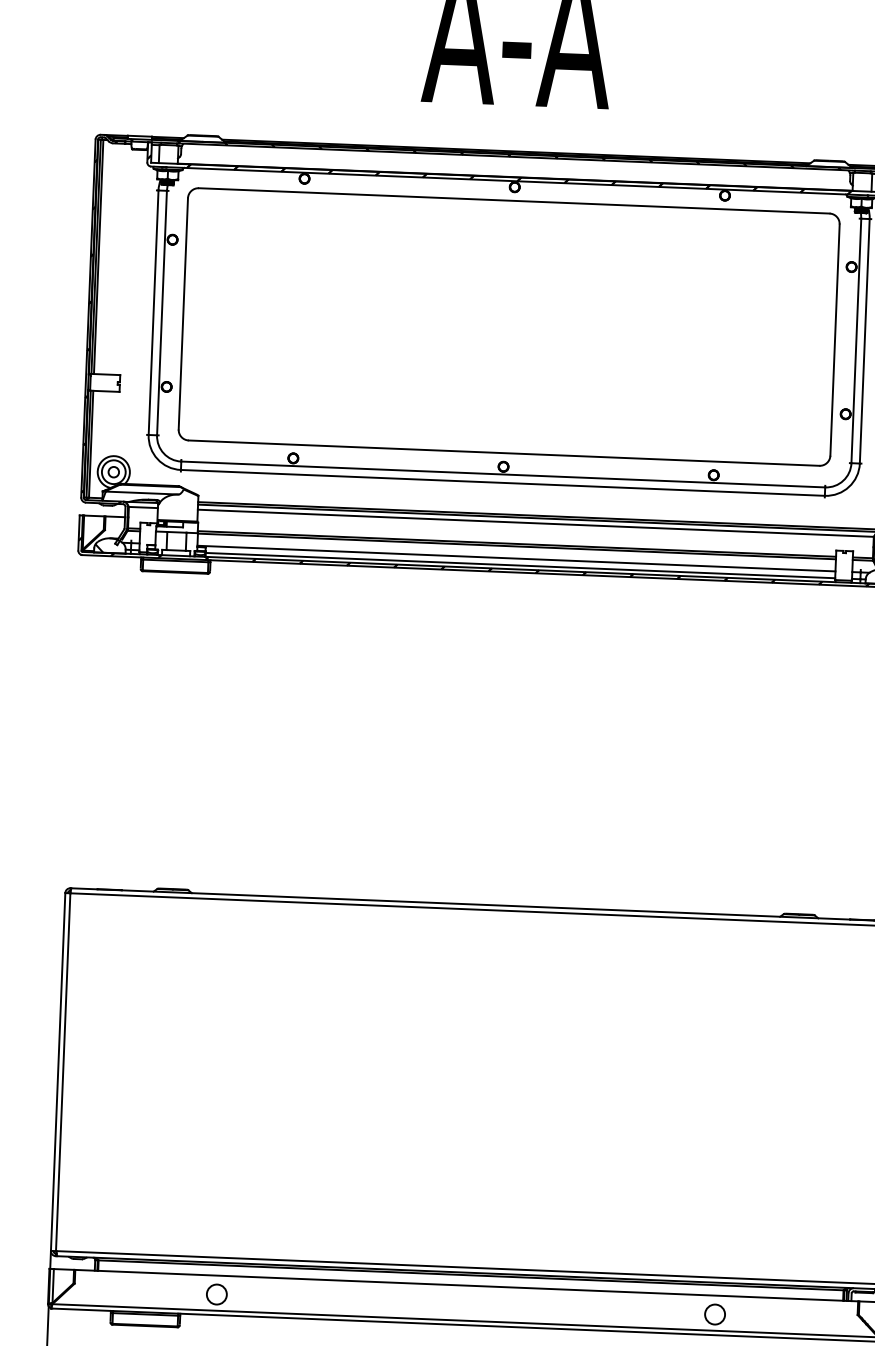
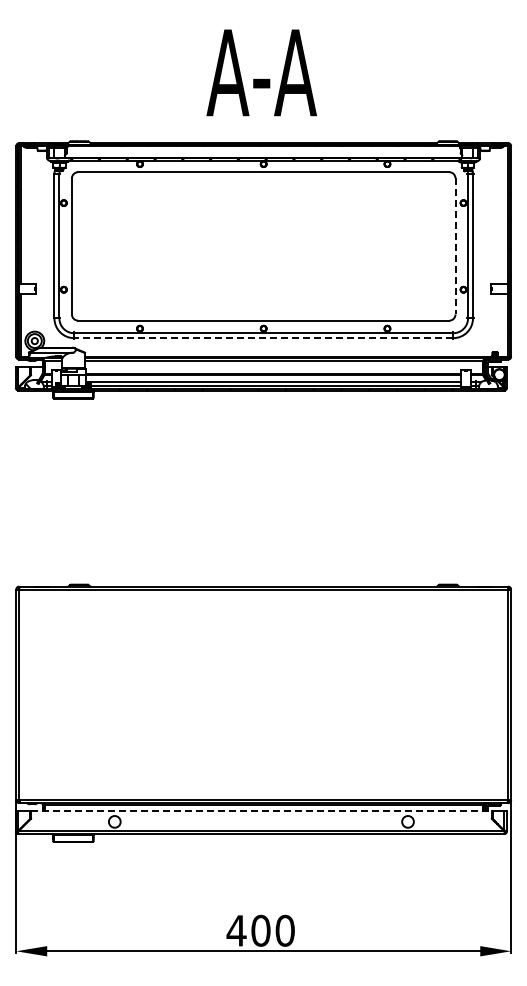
line: (835, 340) -> (455, 246), solid -> dashed
line: (502, 483) -> (263, 338), solid -> dashed
line: (466, 1285) -> (261, 810), solid -> dashed

